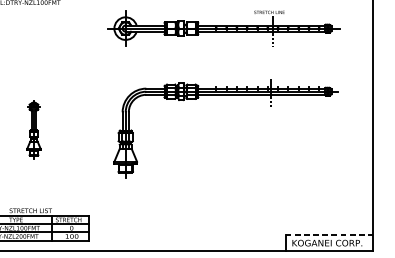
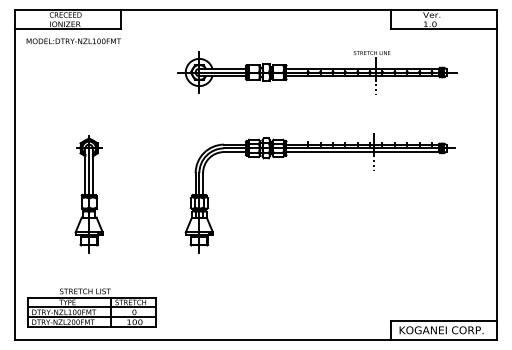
part: (33, 130) -> (88, 194), size x1.67
line: (329, 235) -> (444, 321), dashed -> solid

